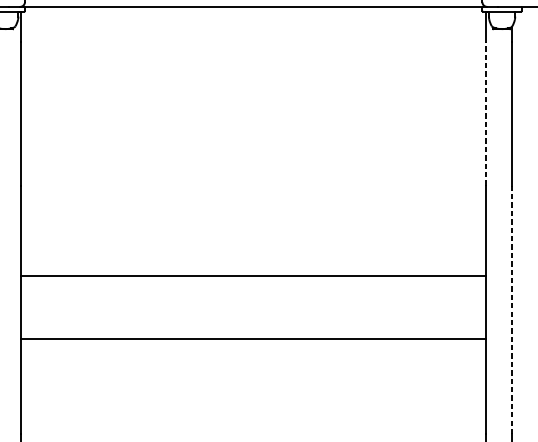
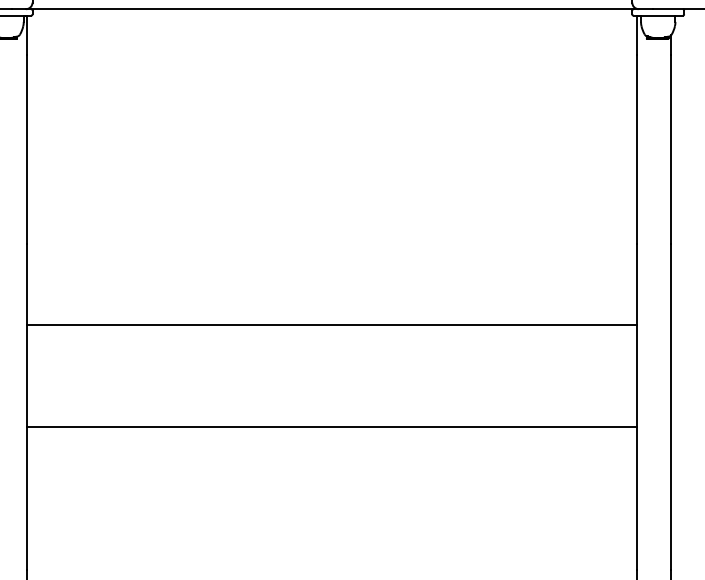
line: (486, 113) -> (637, 149), dashed -> solid
line: (253, 276) -> (332, 325), moved
line: (512, 309) -> (671, 406), dashed -> solid
line: (253, 339) -> (332, 427), moved

